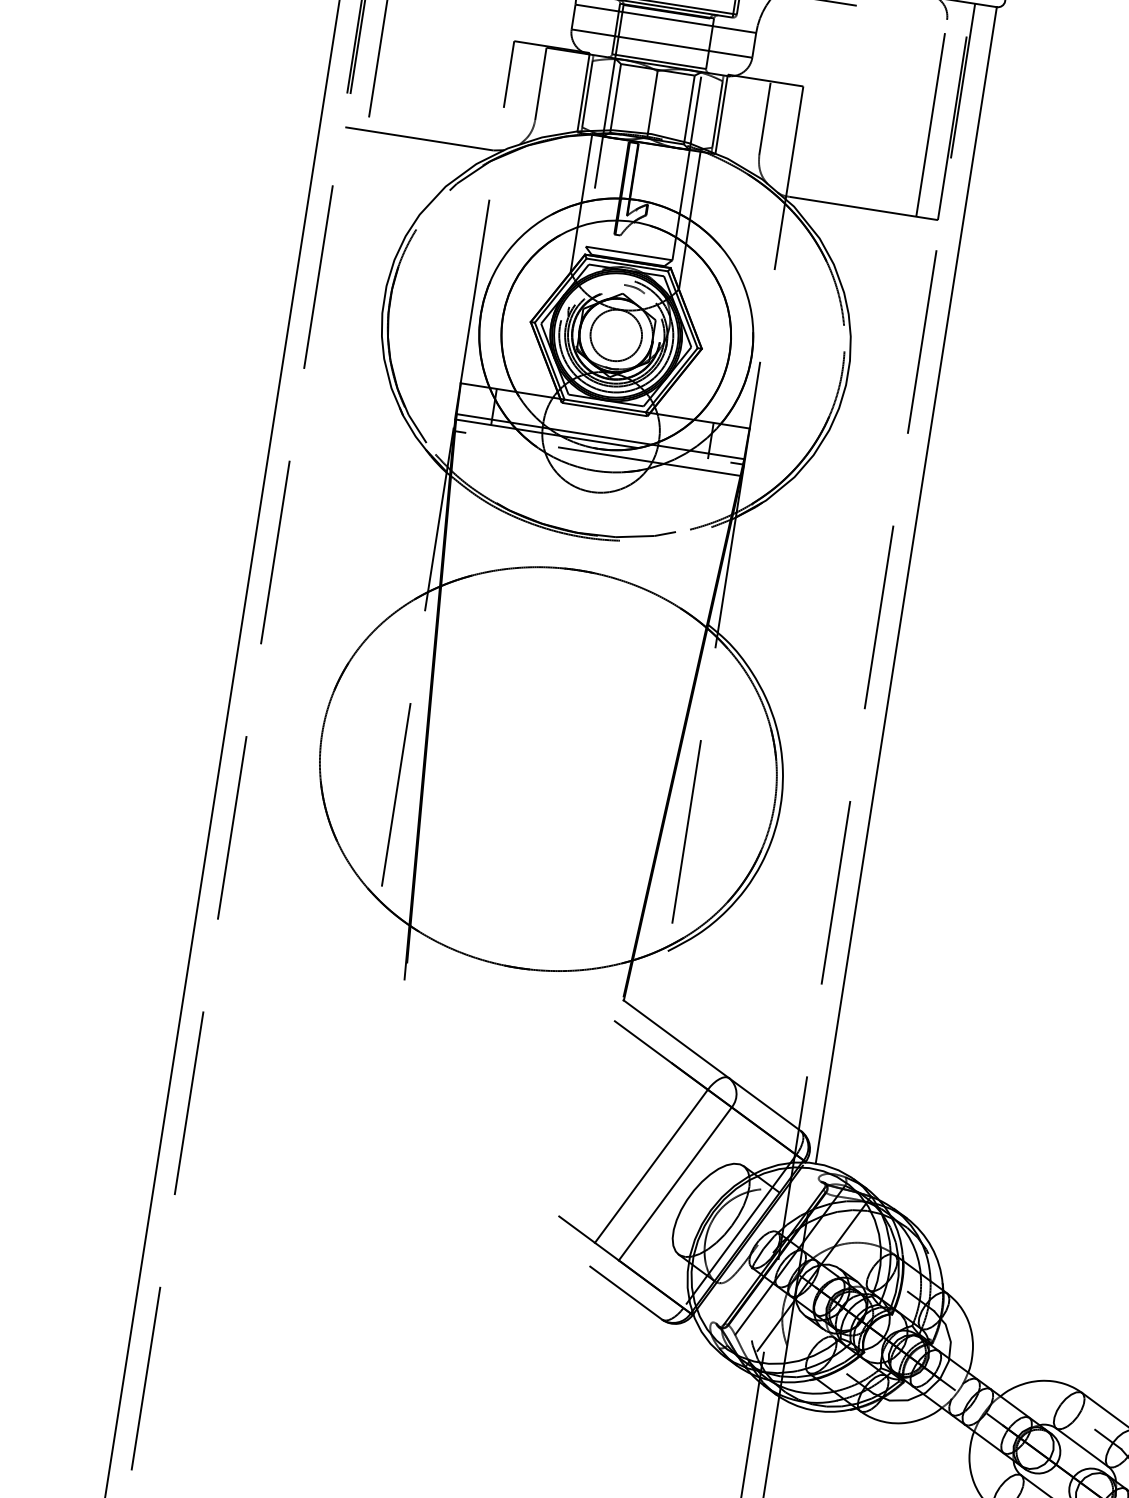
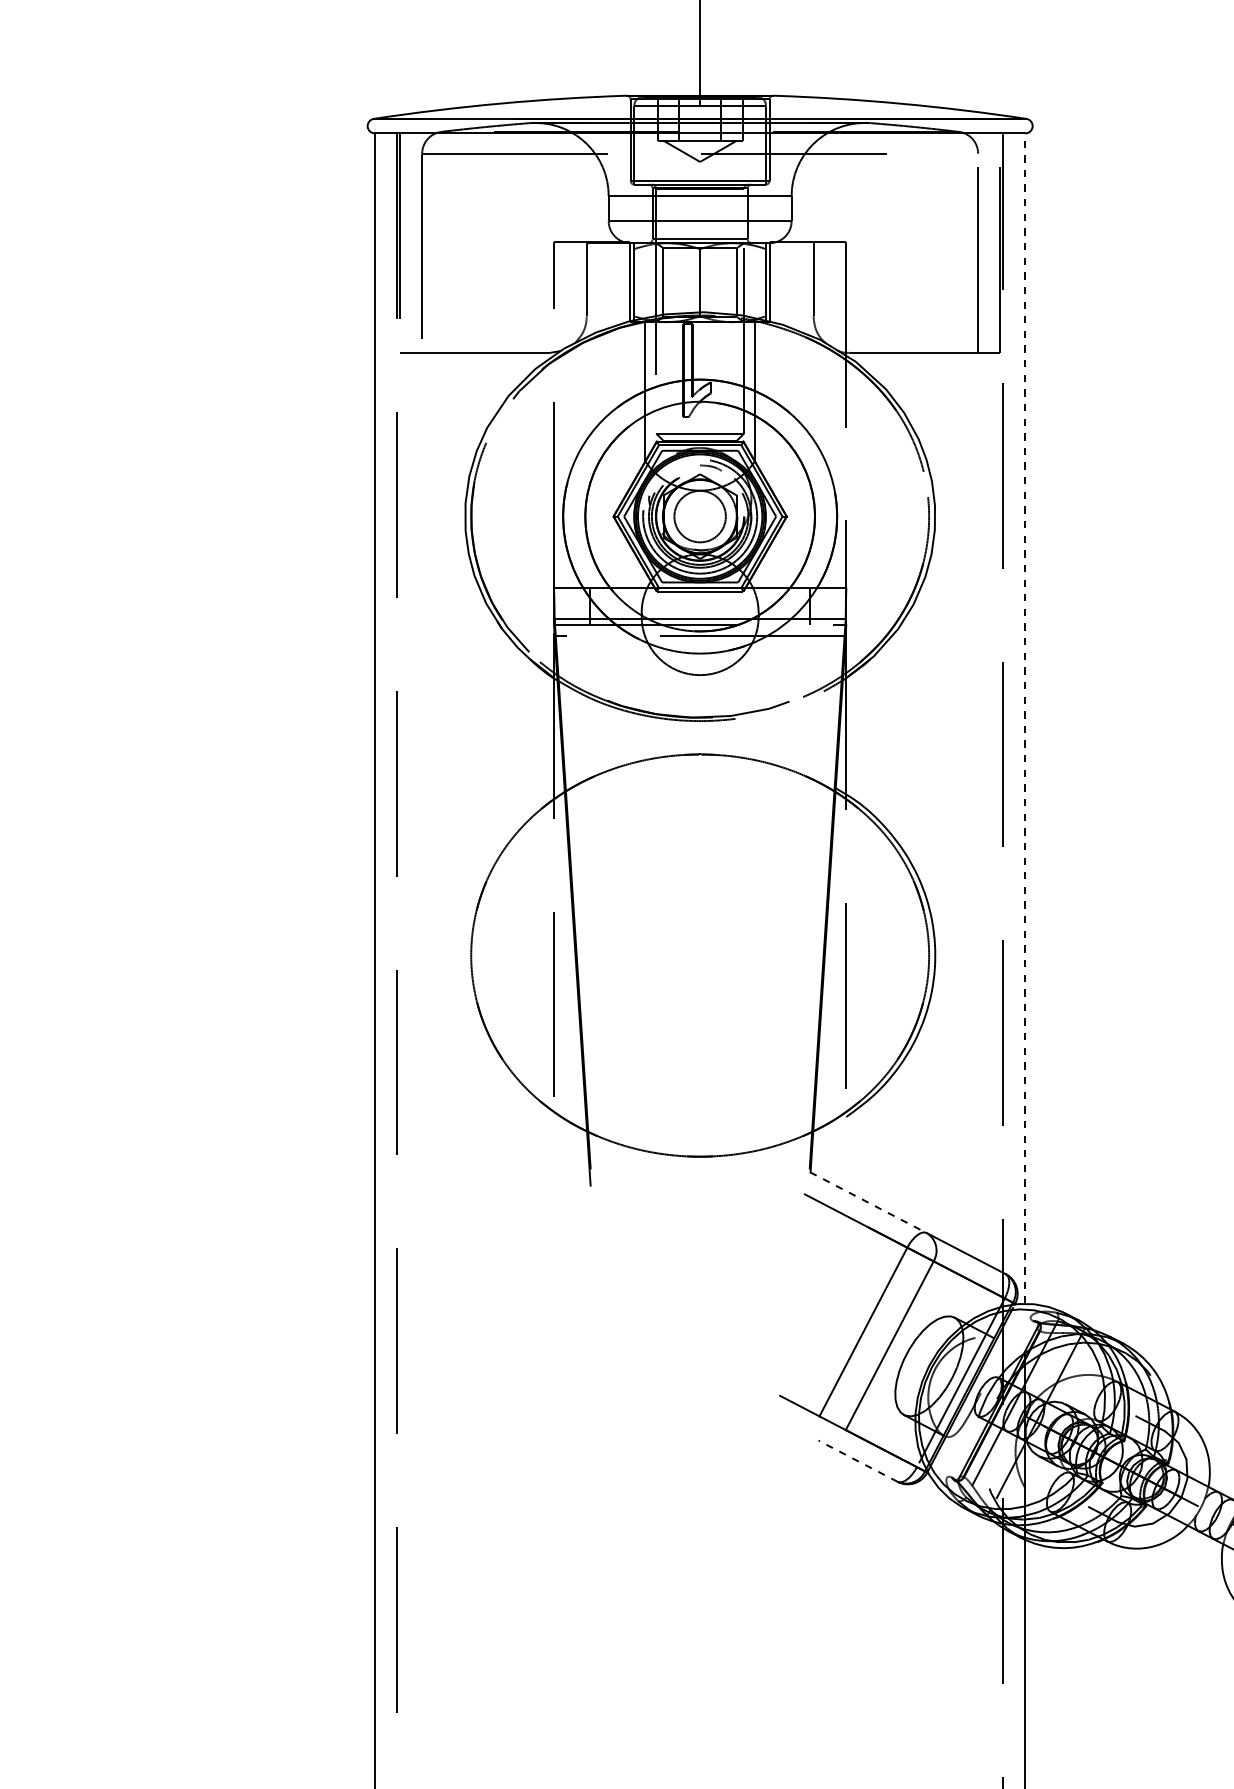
line: (906, 585) -> (1025, 718), solid -> dashed
line: (676, 1039) -> (868, 1202), solid -> dashed
line: (626, 1293) -> (858, 1461), solid -> dashed

